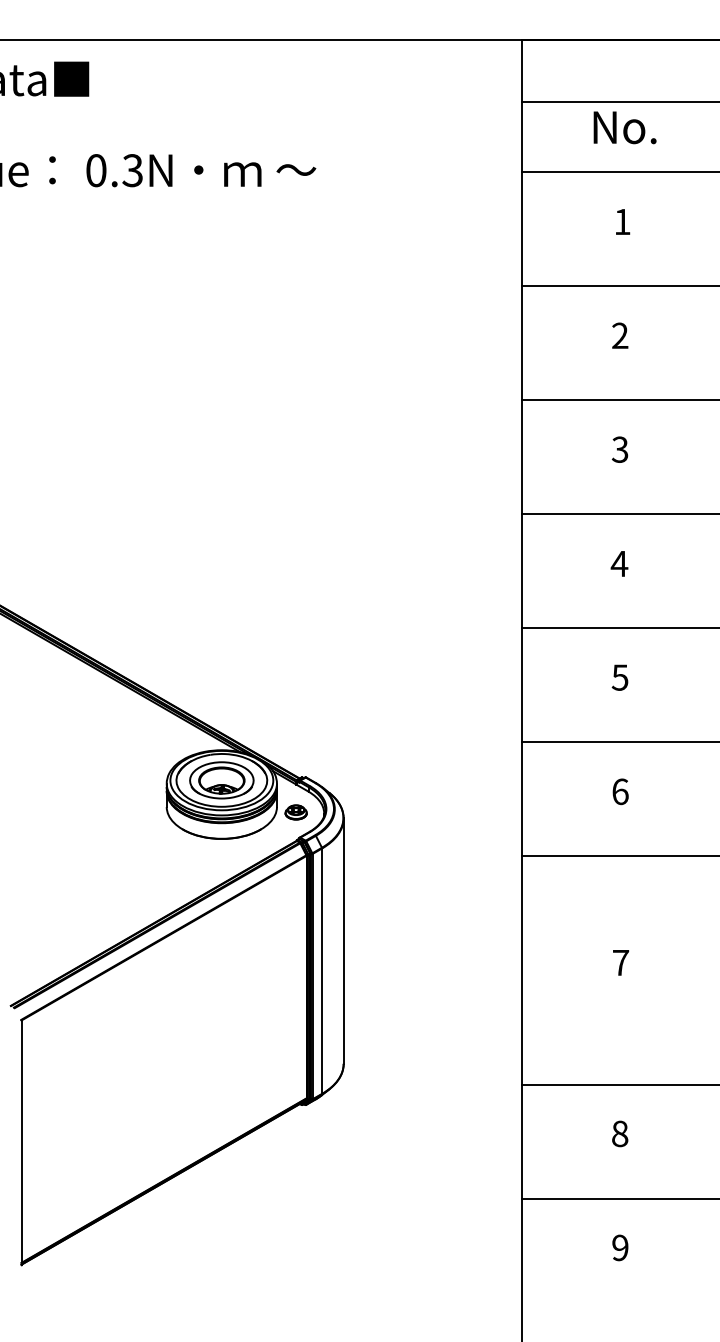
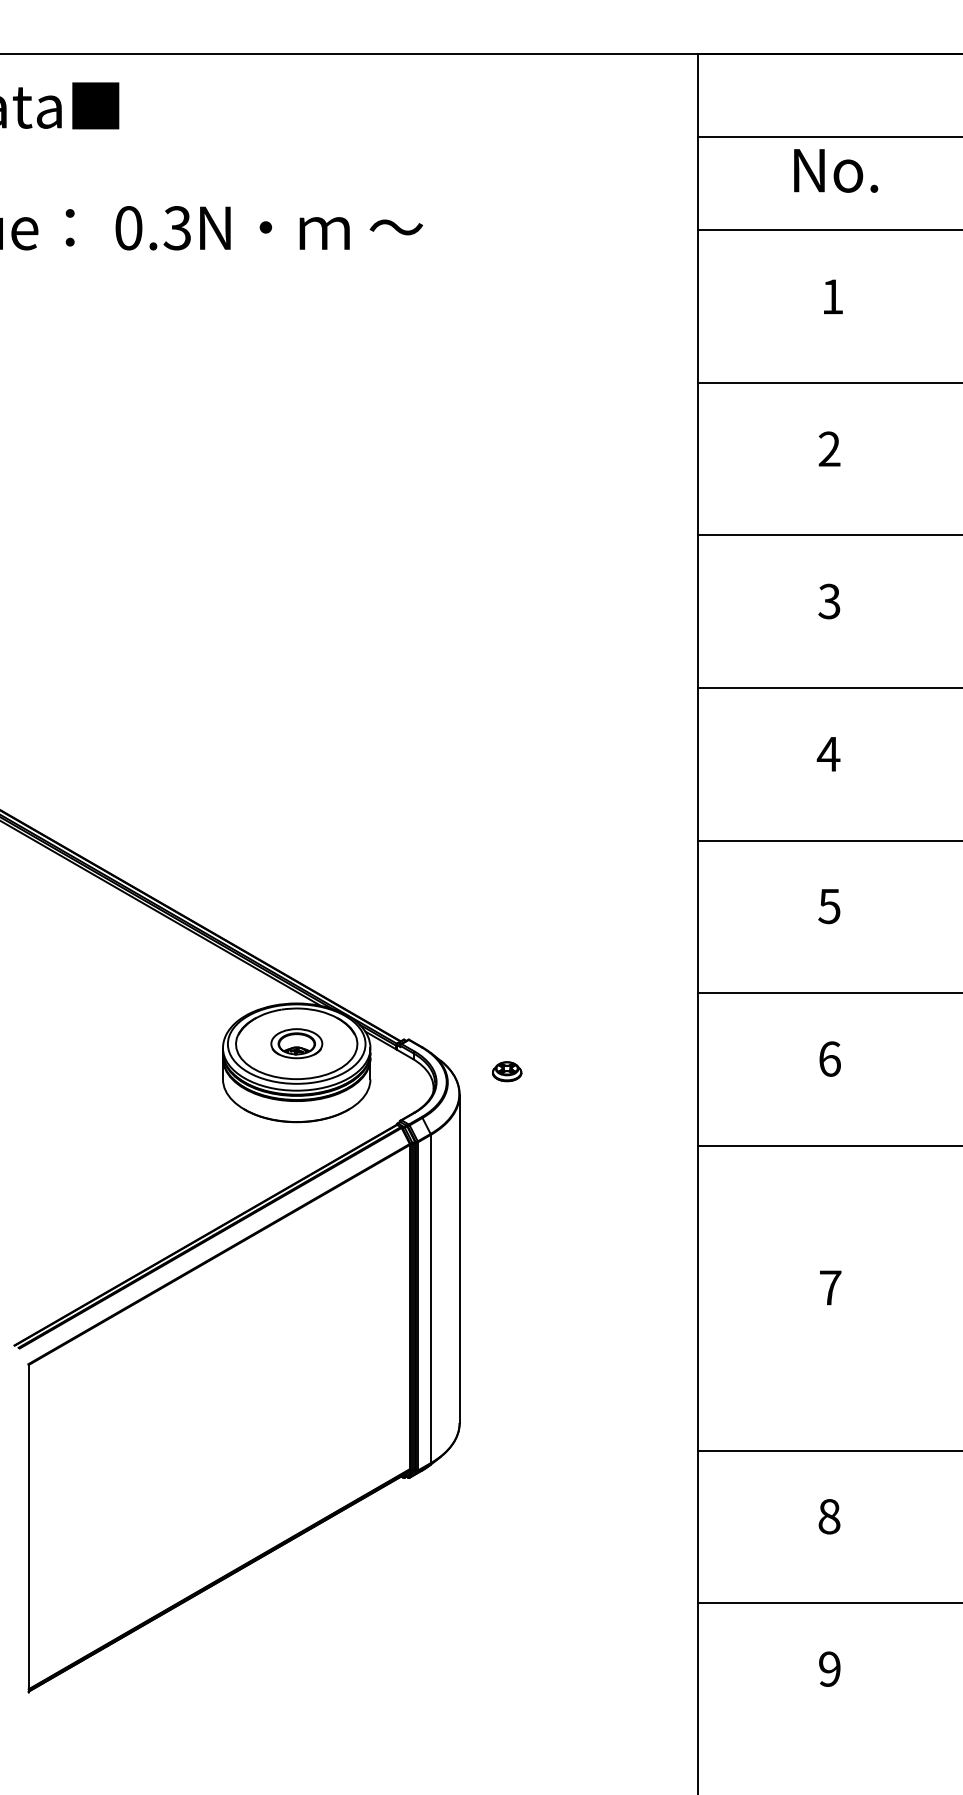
part: (221, 780) -> (296, 1043), size x0.6
part: (296, 812) -> (507, 1071), moved

